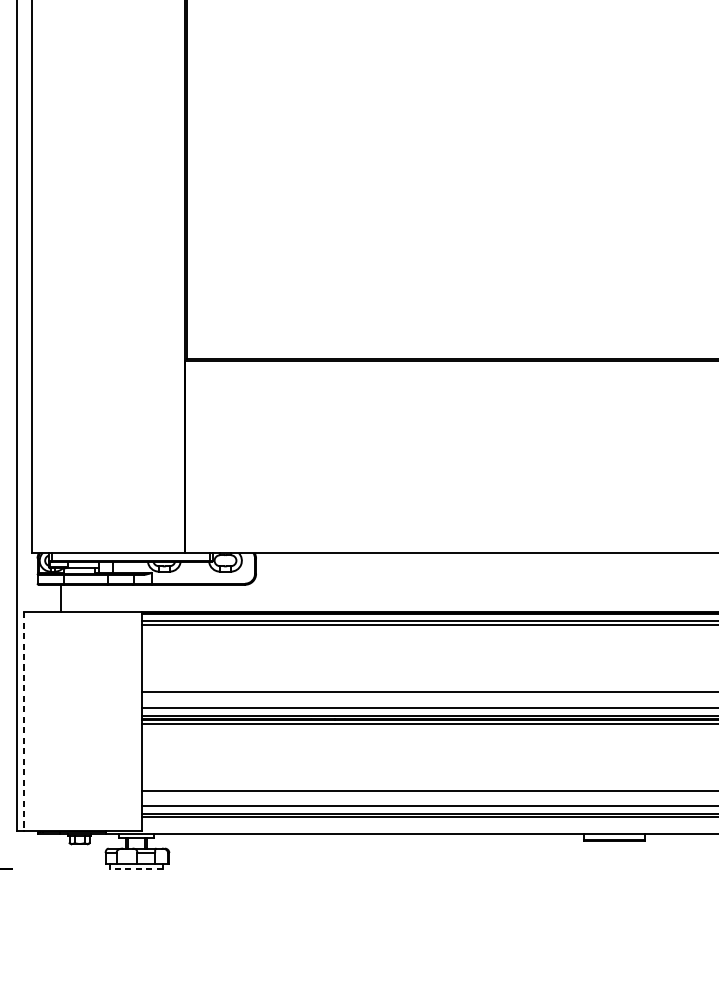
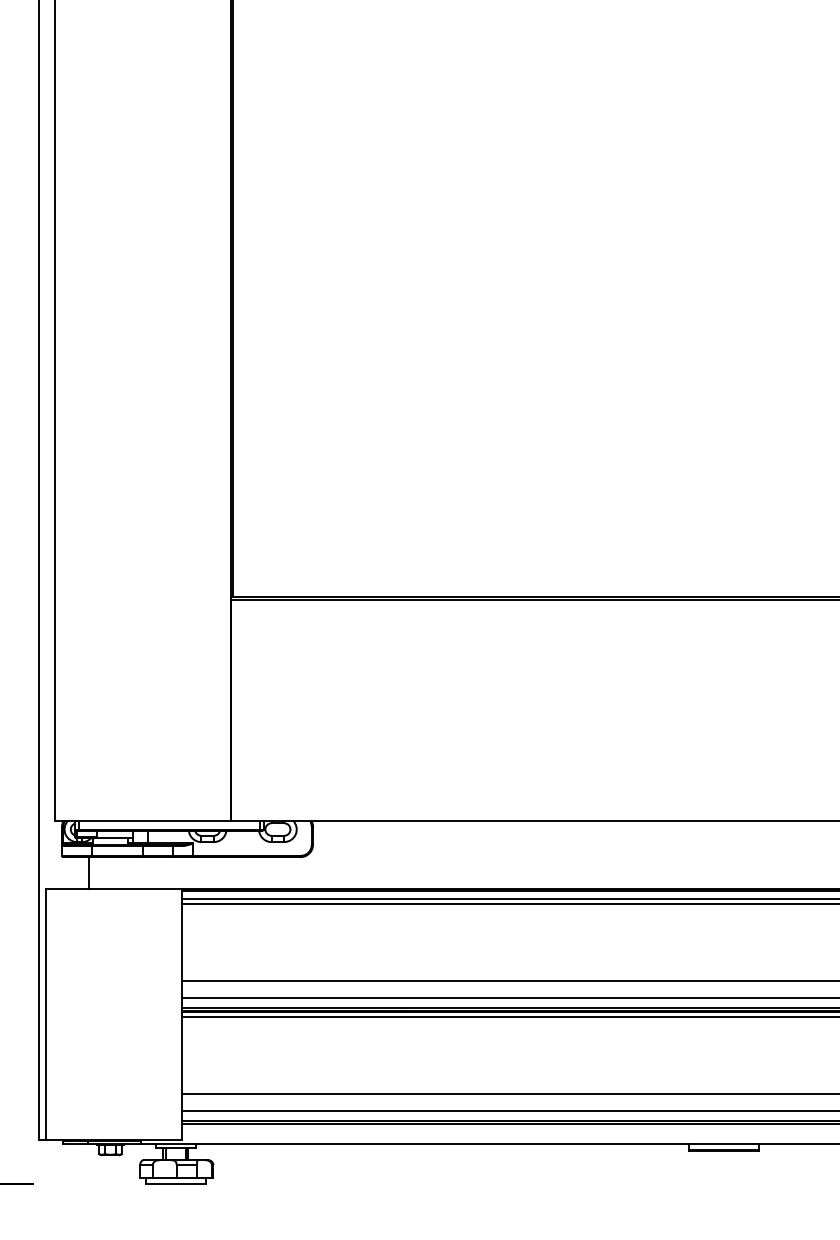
line: (24, 721) -> (46, 1014), dashed -> solid
line: (136, 869) -> (175, 1184), dashed -> solid

